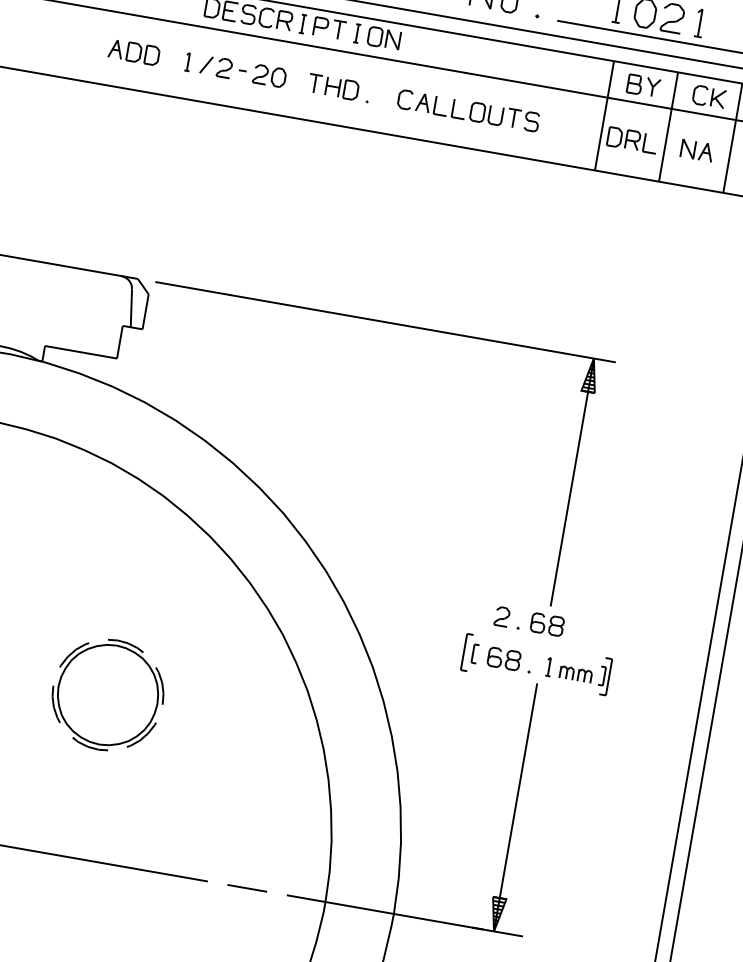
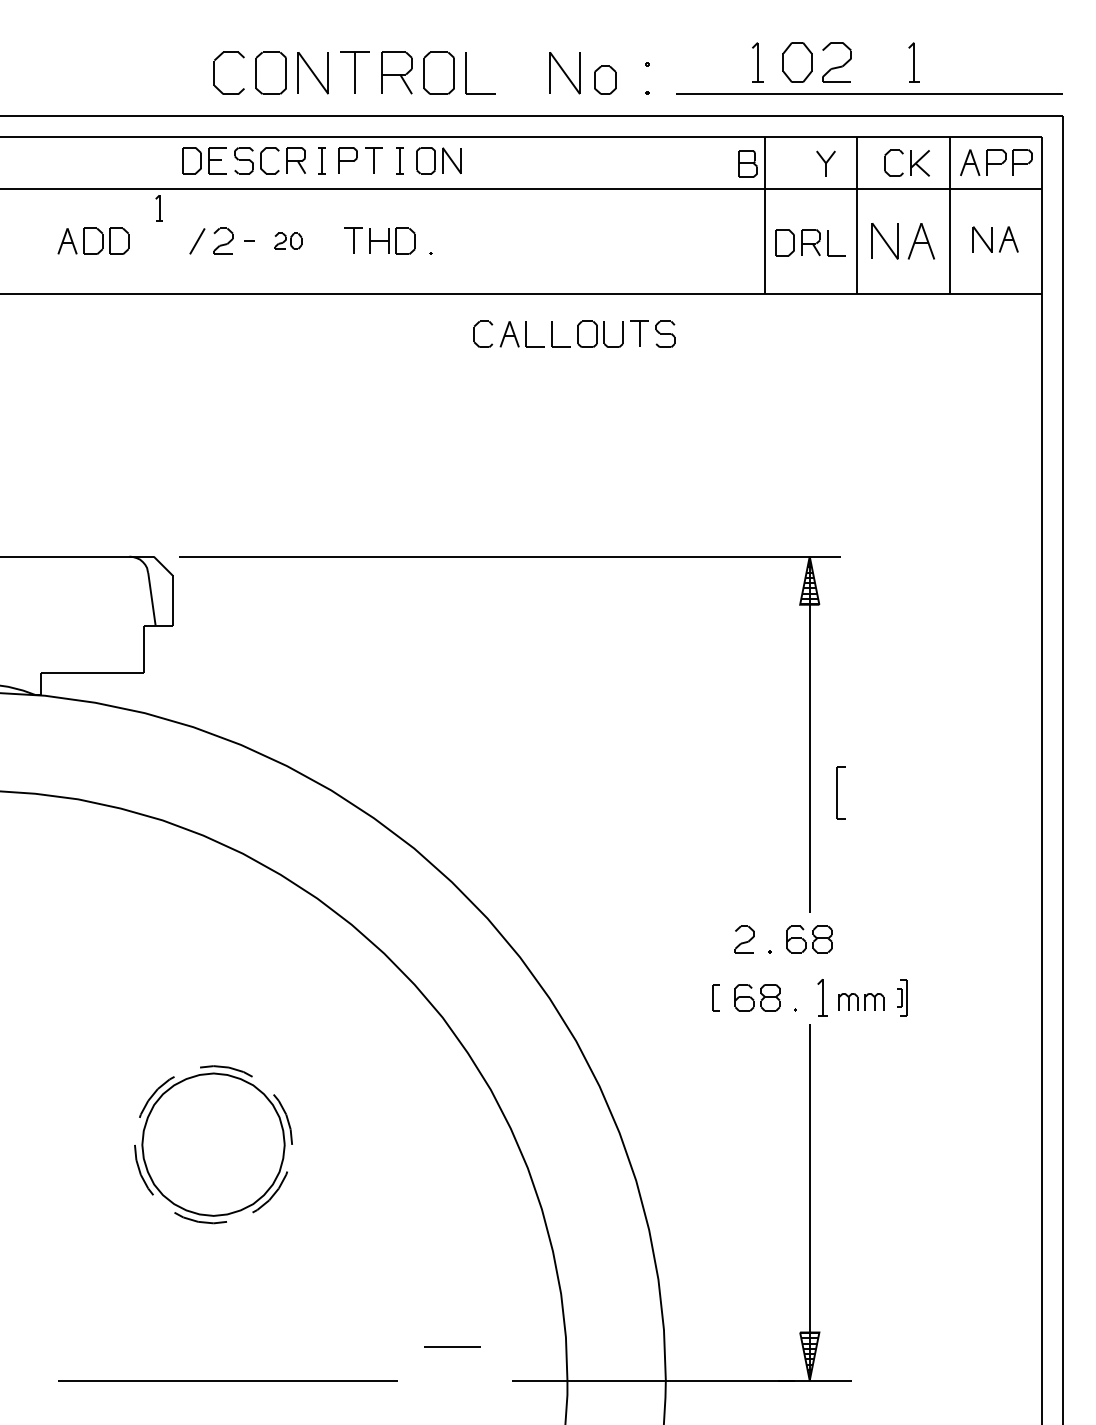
part: (699, 22) -> (913, 62), moved
part: (187, 61) -> (158, 208), moved
part: (269, 75) -> (288, 240), size x0.6
part: (634, 83) -> (747, 163), moved
part: (468, 110) -> (574, 333), moved
part: (697, 150) -> (903, 241), size x1.4
part: (466, 652) -> (840, 792), moved
part: (548, 666) -> (821, 997), size x1.4
part: (604, 676) -> (902, 997), size x0.7
line: (246, 888) -> (452, 1346), moved

